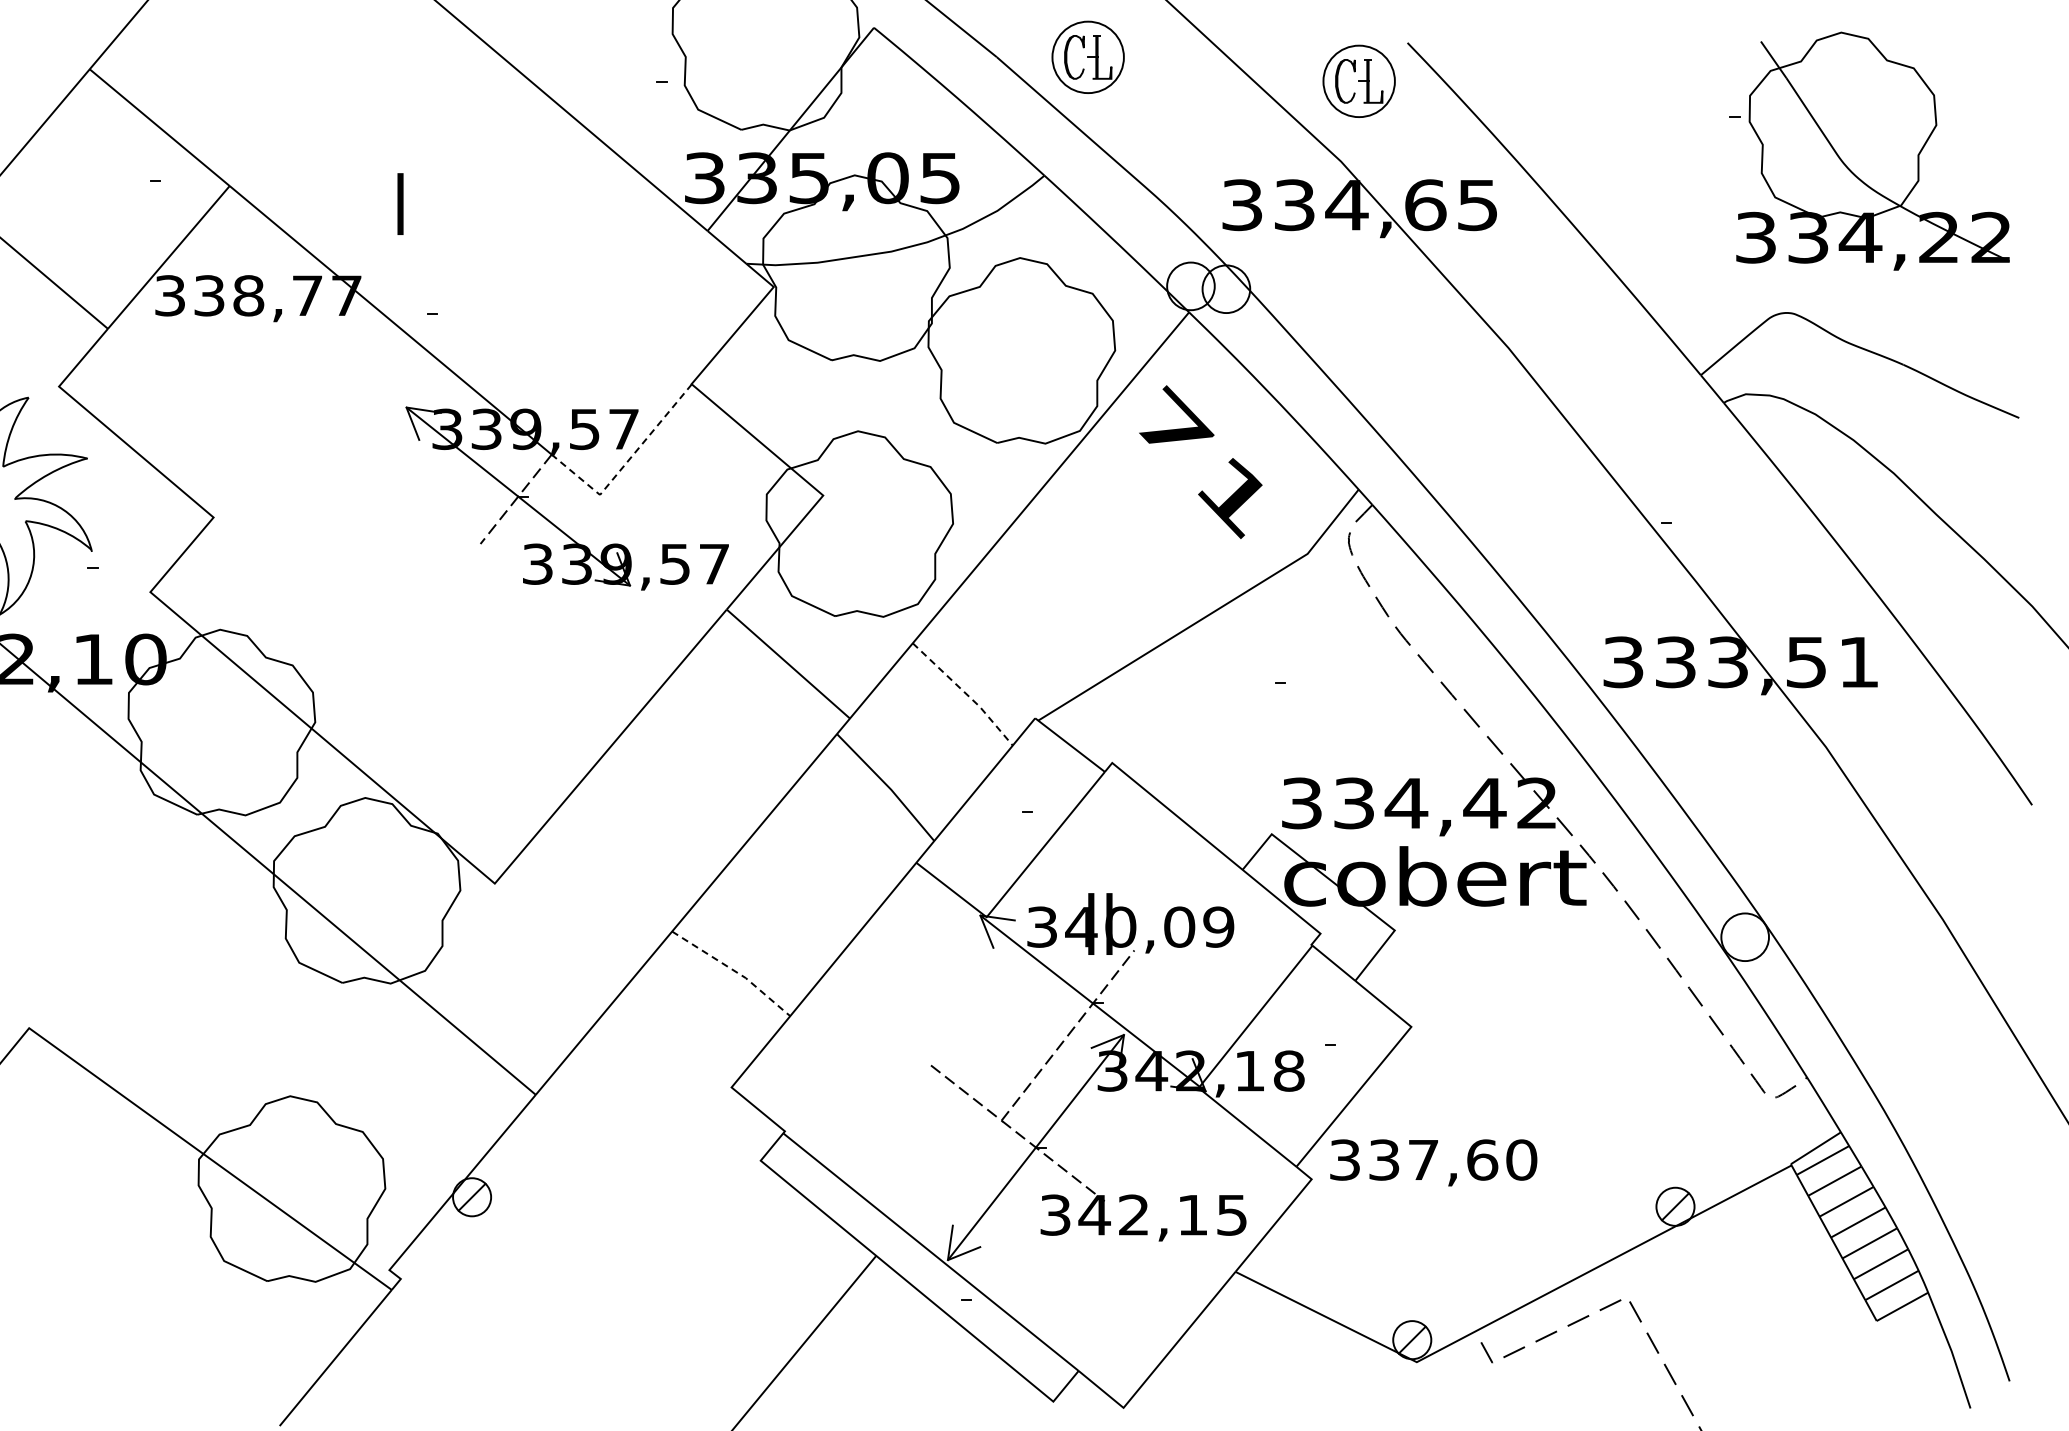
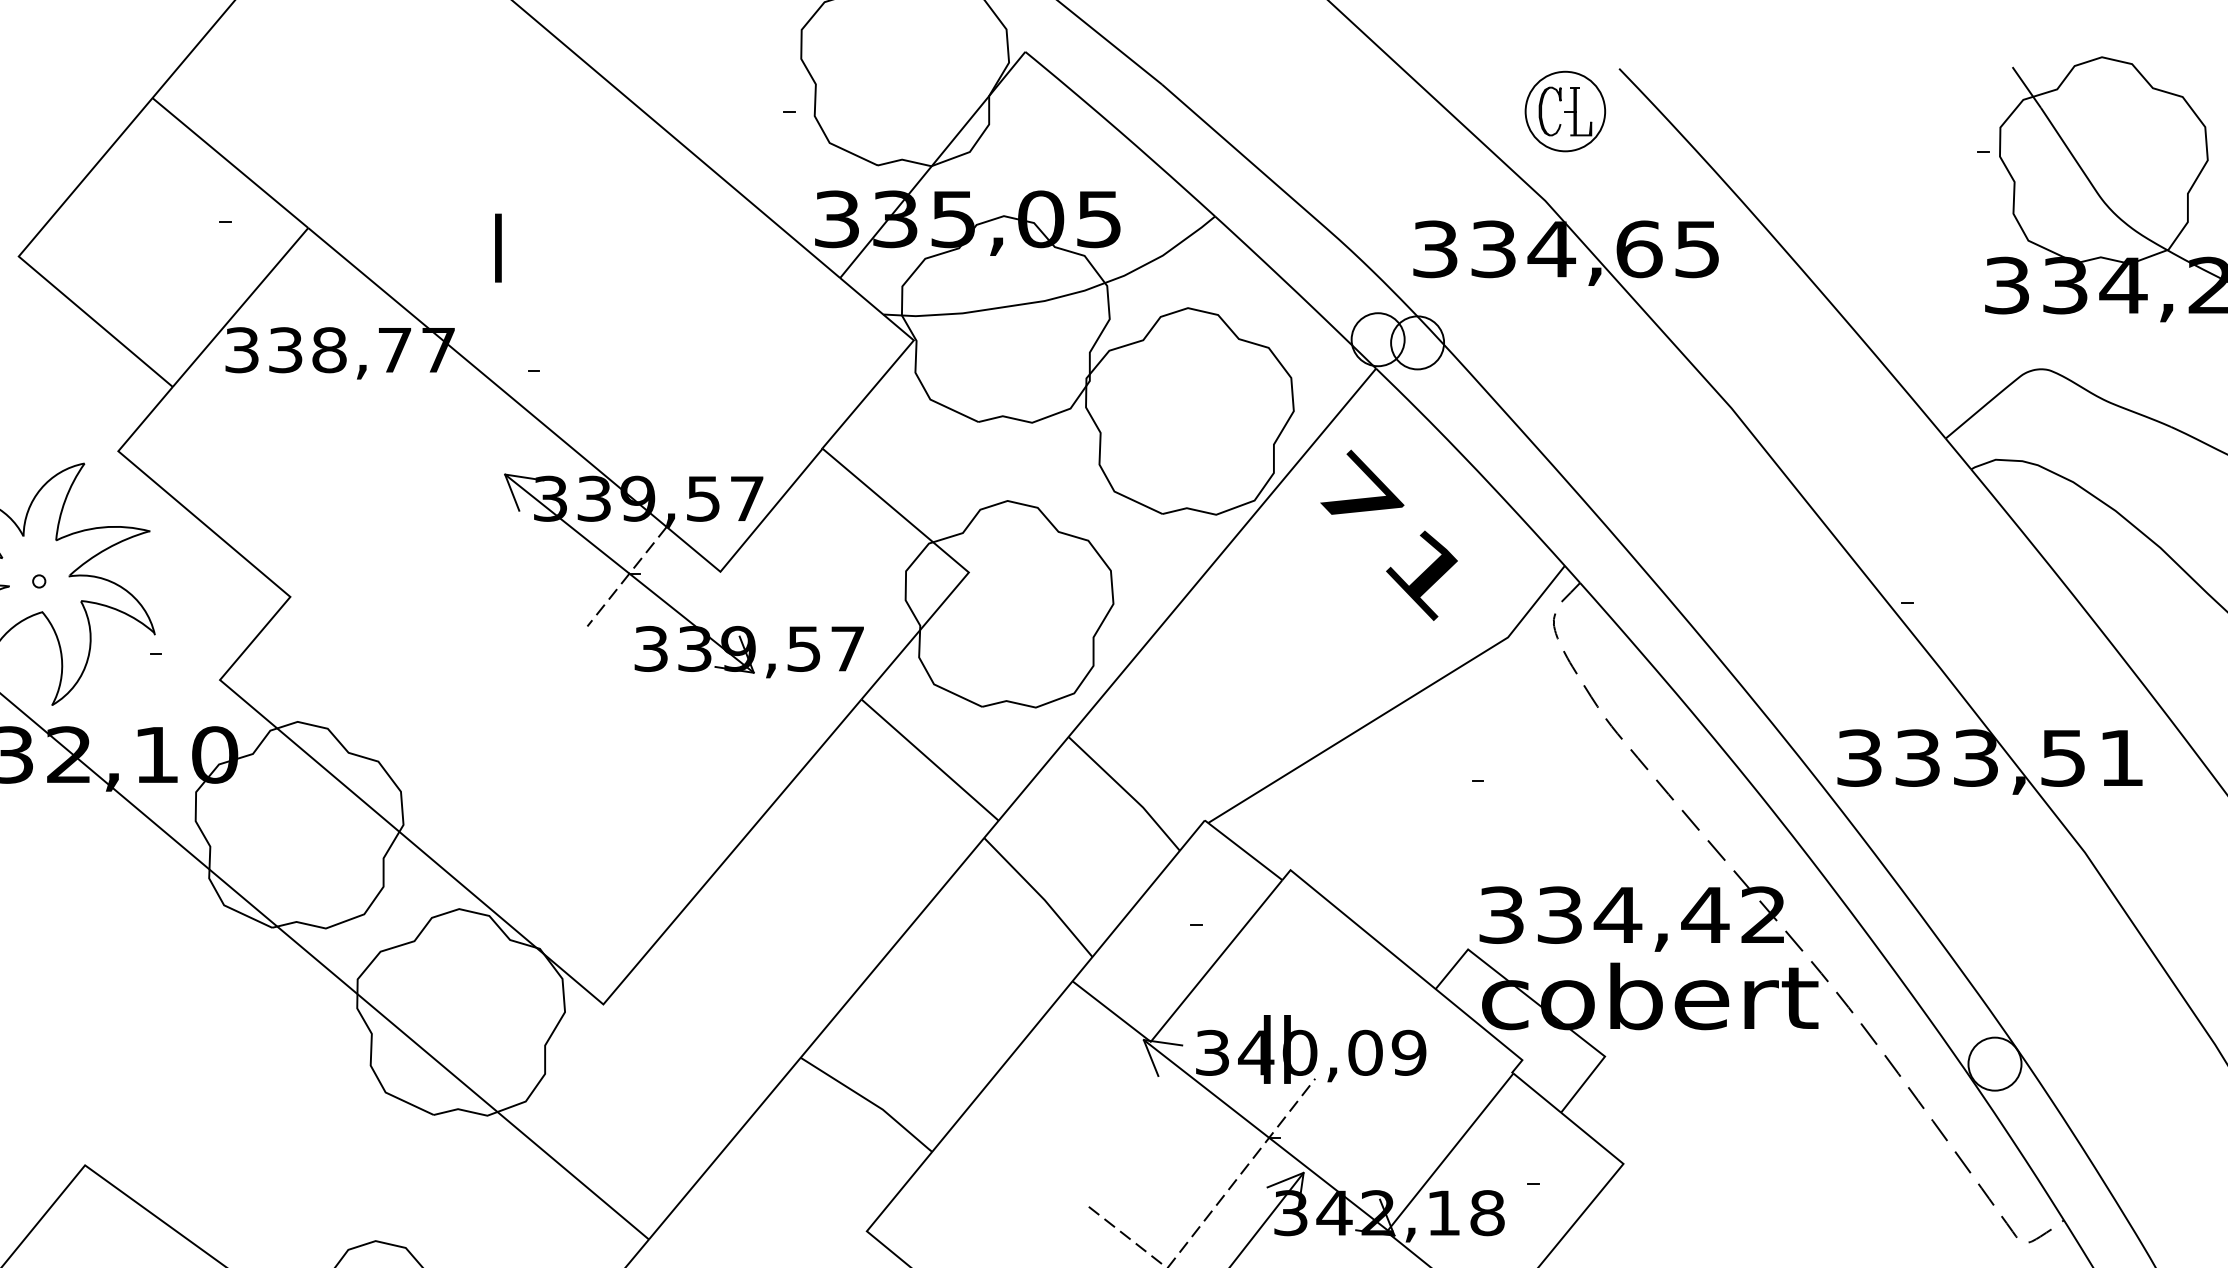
part: (1087, 56) -> (1263, 83), removed
line: (625, 464) -> (748, 537), dashed -> solid
line: (965, 693) -> (1127, 792), dashed -> solid
line: (735, 971) -> (871, 1102), dashed -> solid

